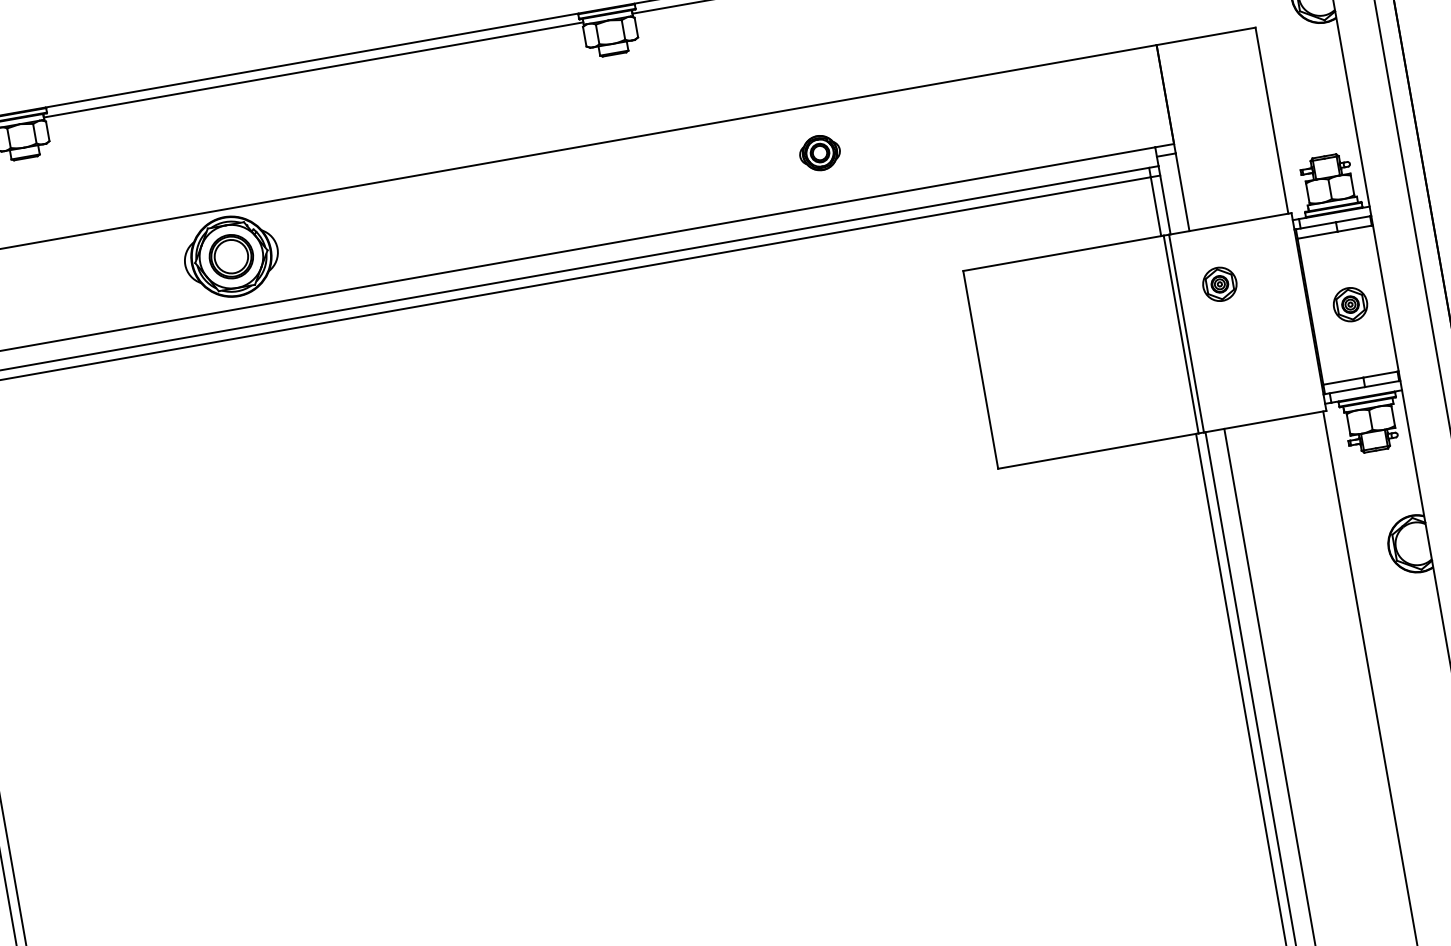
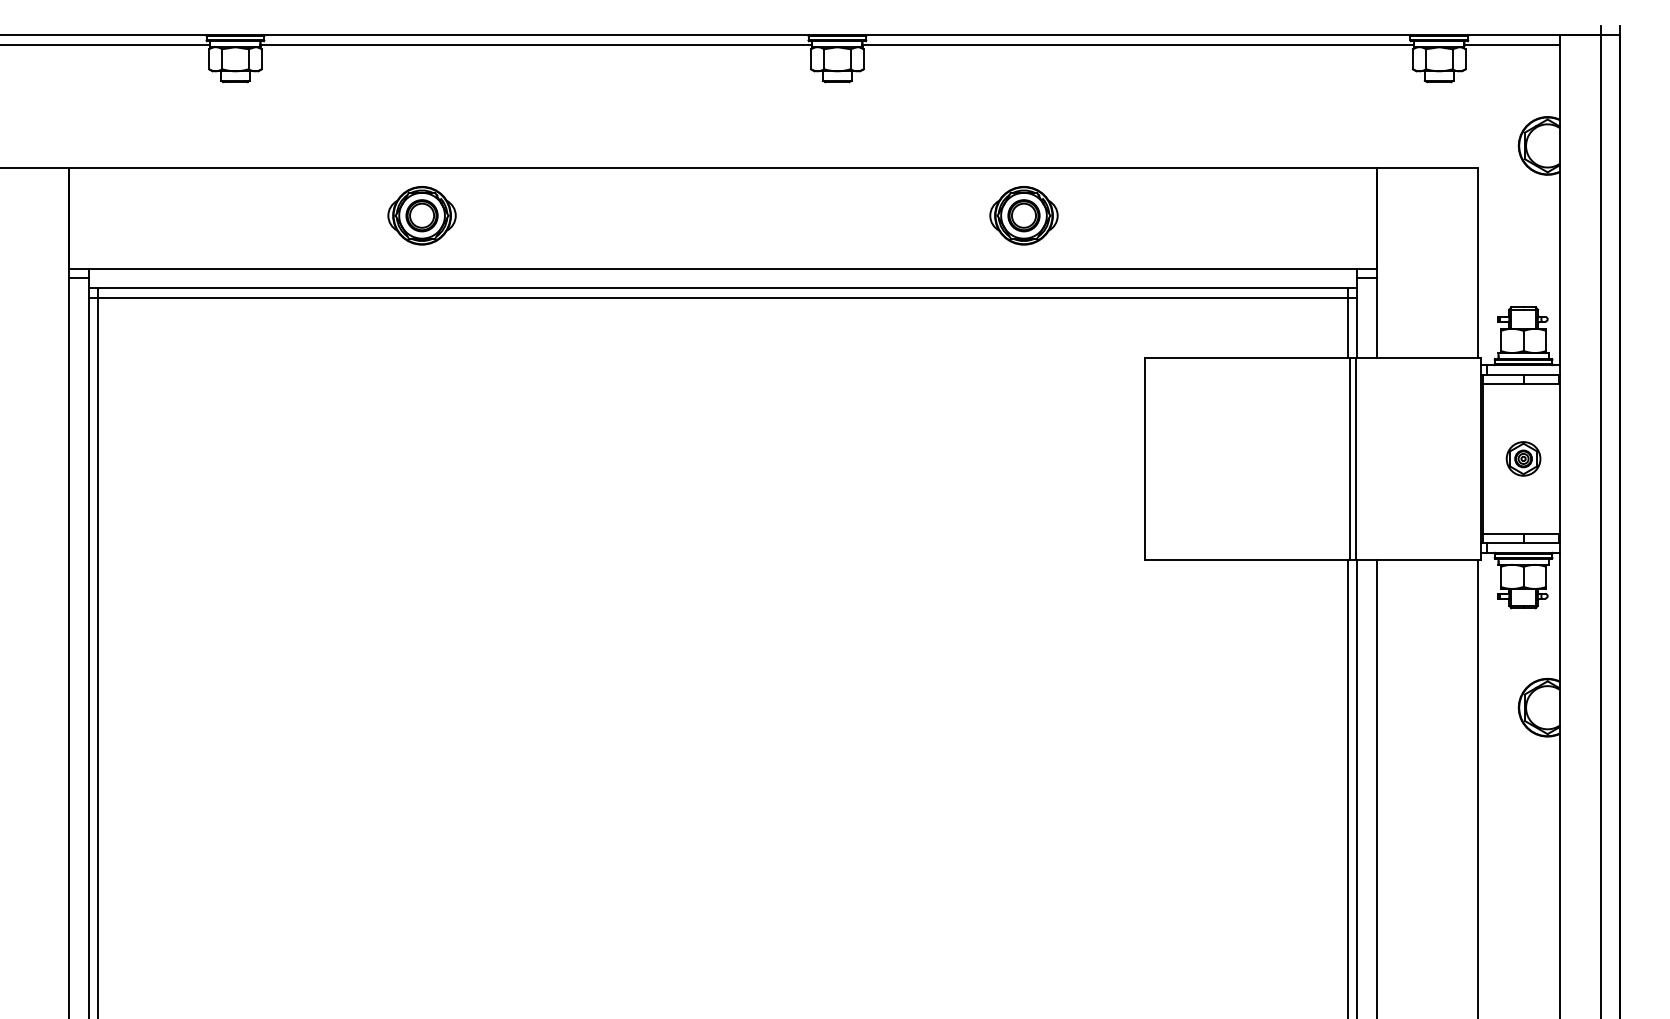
part: (819, 152) -> (1023, 215), size x1.67
part: (230, 256) -> (421, 215), size x0.71
part: (1219, 283) -> (1397, 415), removed

